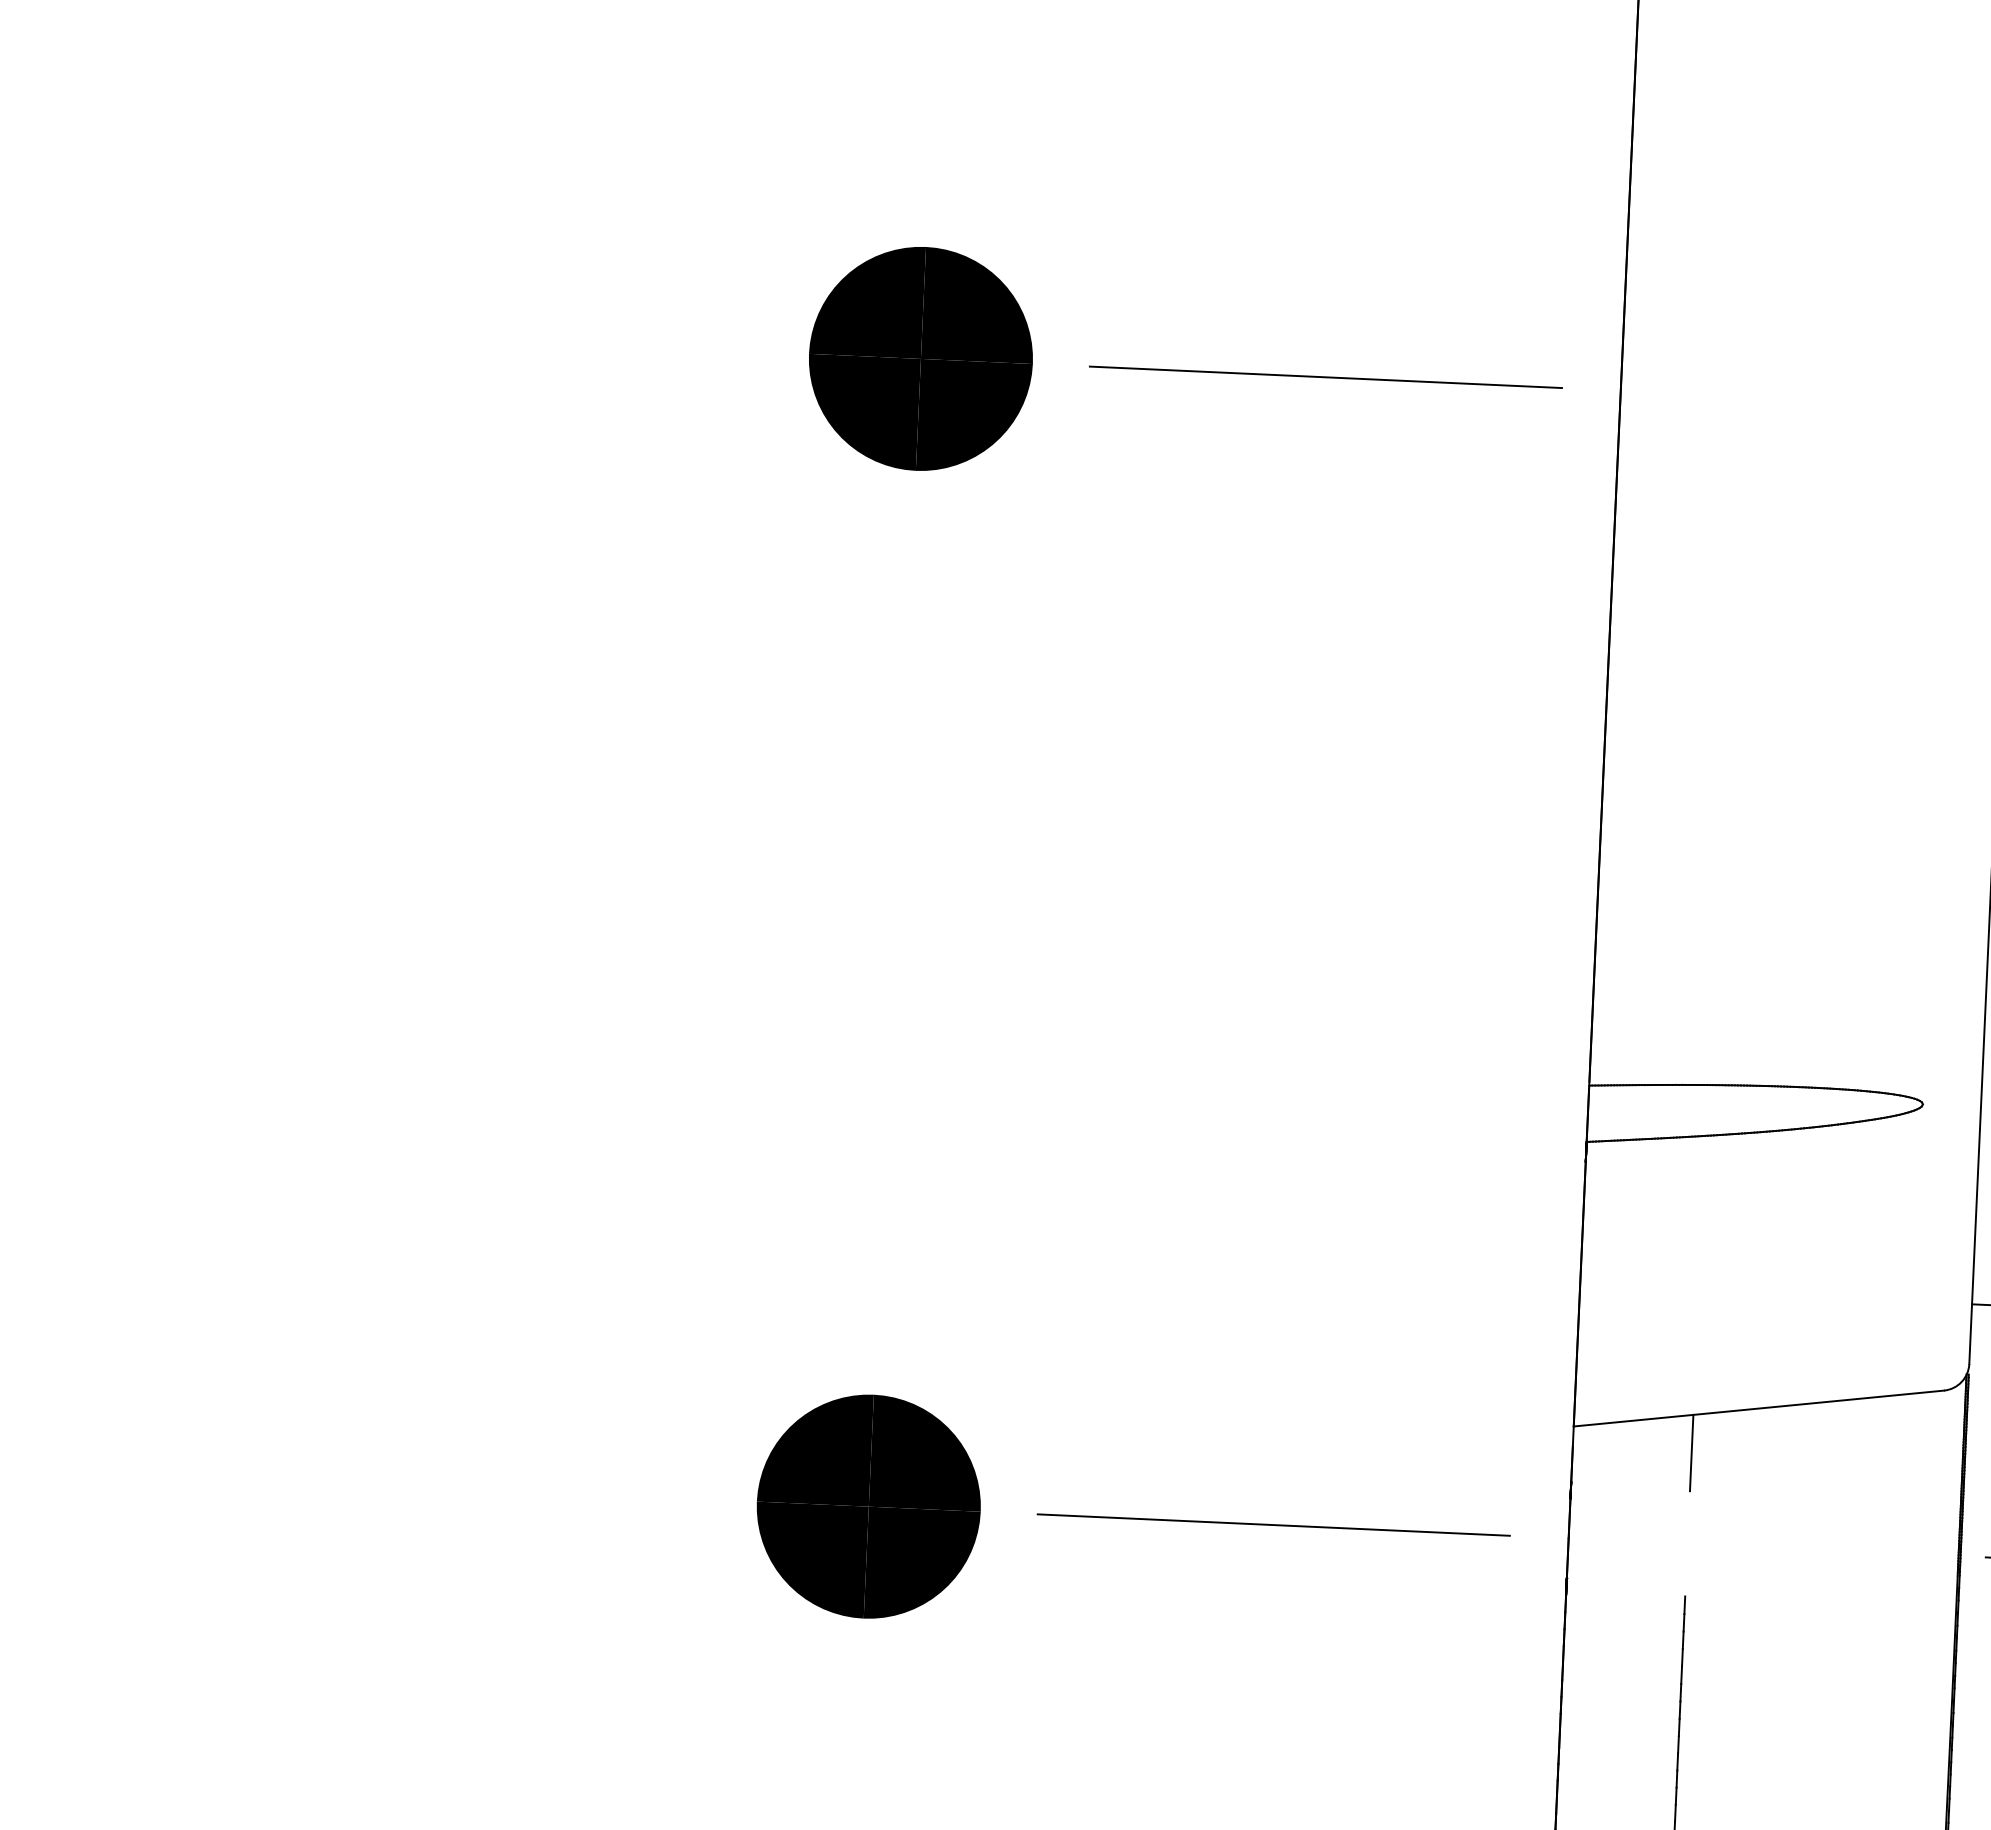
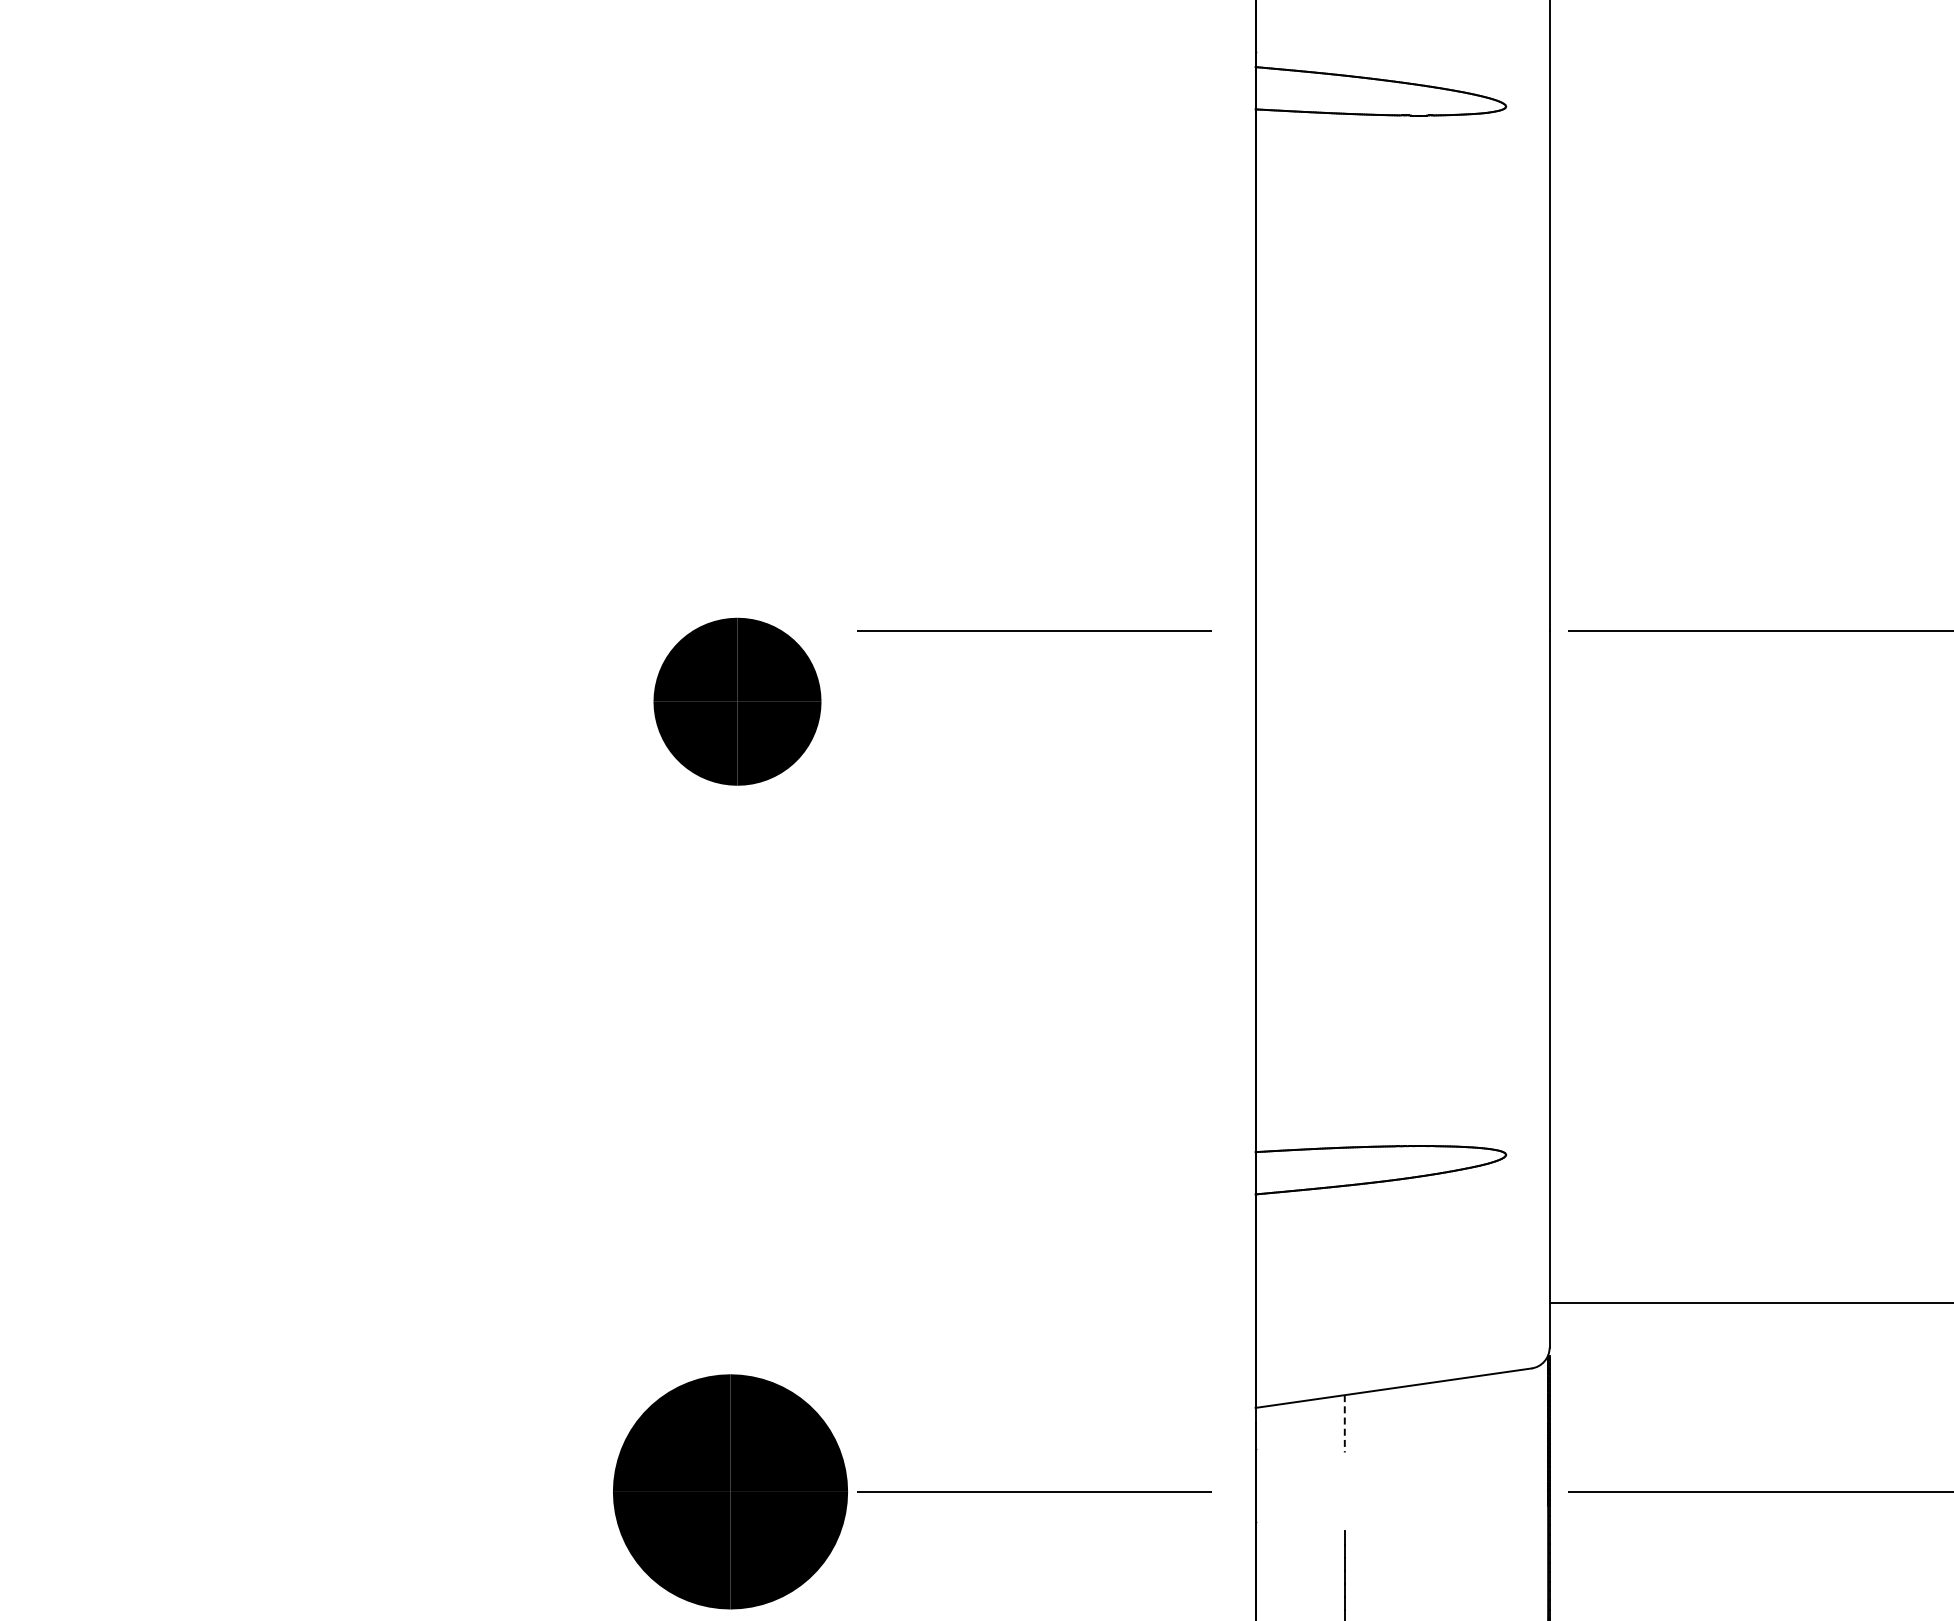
part: (920, 358) -> (737, 701), moved
line: (1691, 1452) -> (1344, 1423), solid -> dashed
part: (868, 1506) -> (730, 1491), size x1.4

